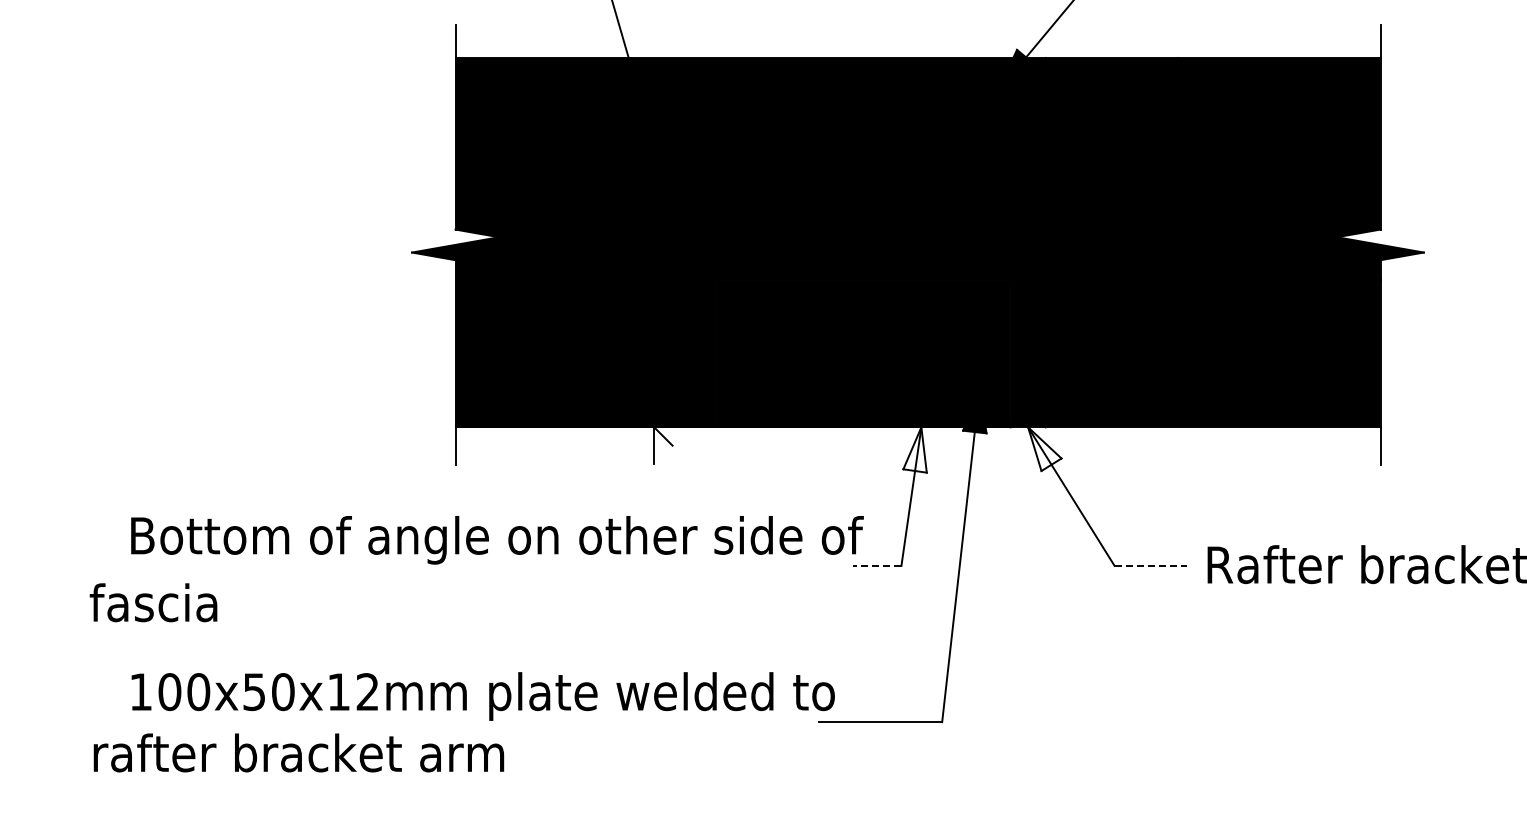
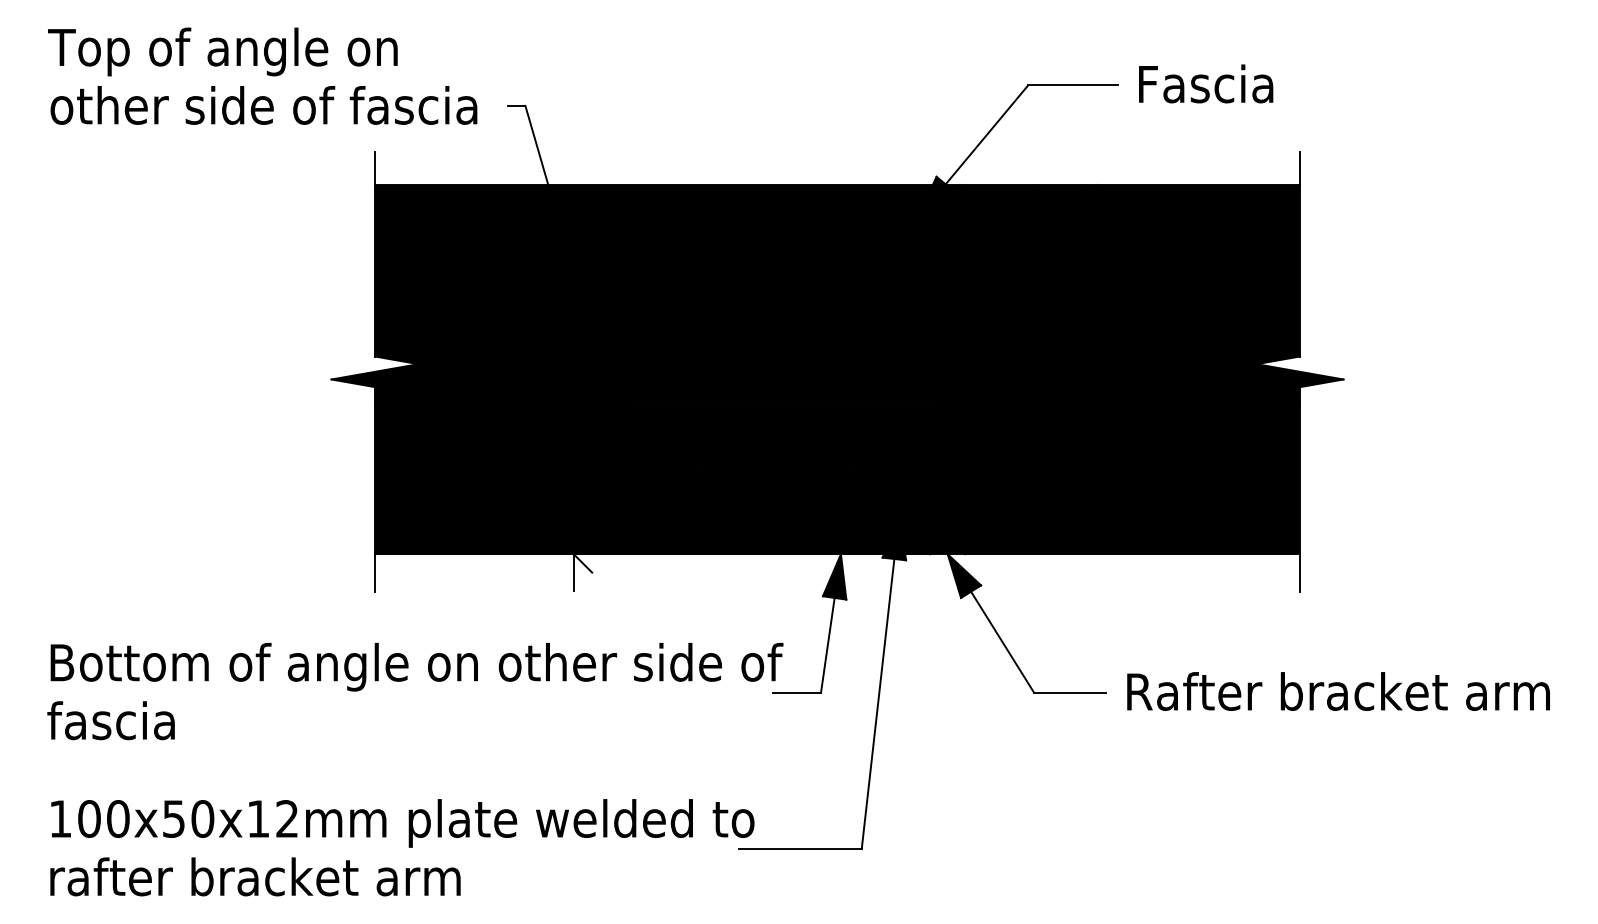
fill: (1044, 448) -> (964, 575), added
fill: (914, 449) -> (834, 576), added
line: (876, 565) -> (796, 692), dashed -> solid
line: (1150, 565) -> (1070, 692), dashed -> solid
text: (152, 602) -> (110, 720), moved
text: (298, 752) -> (255, 876), moved

